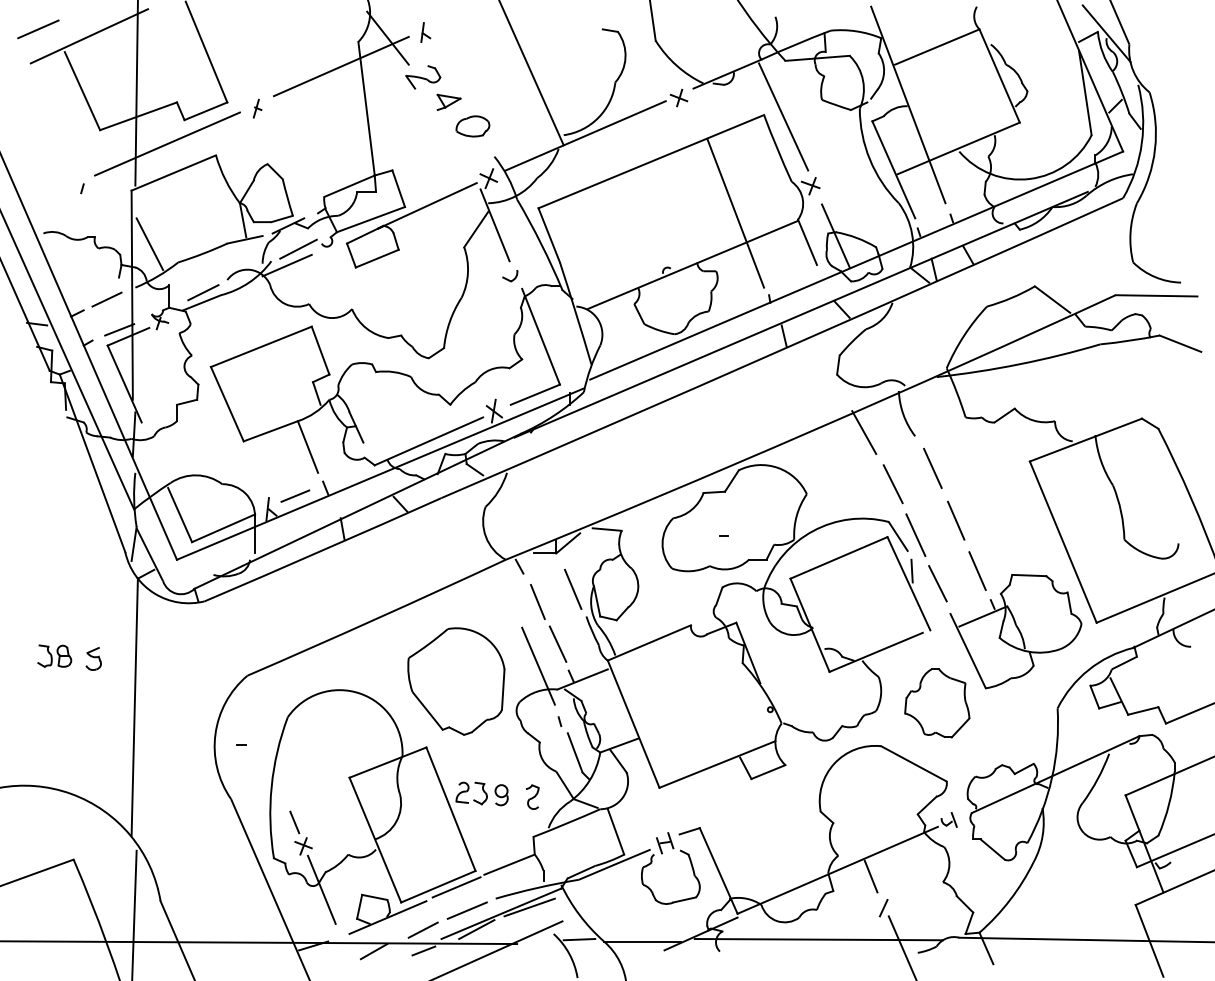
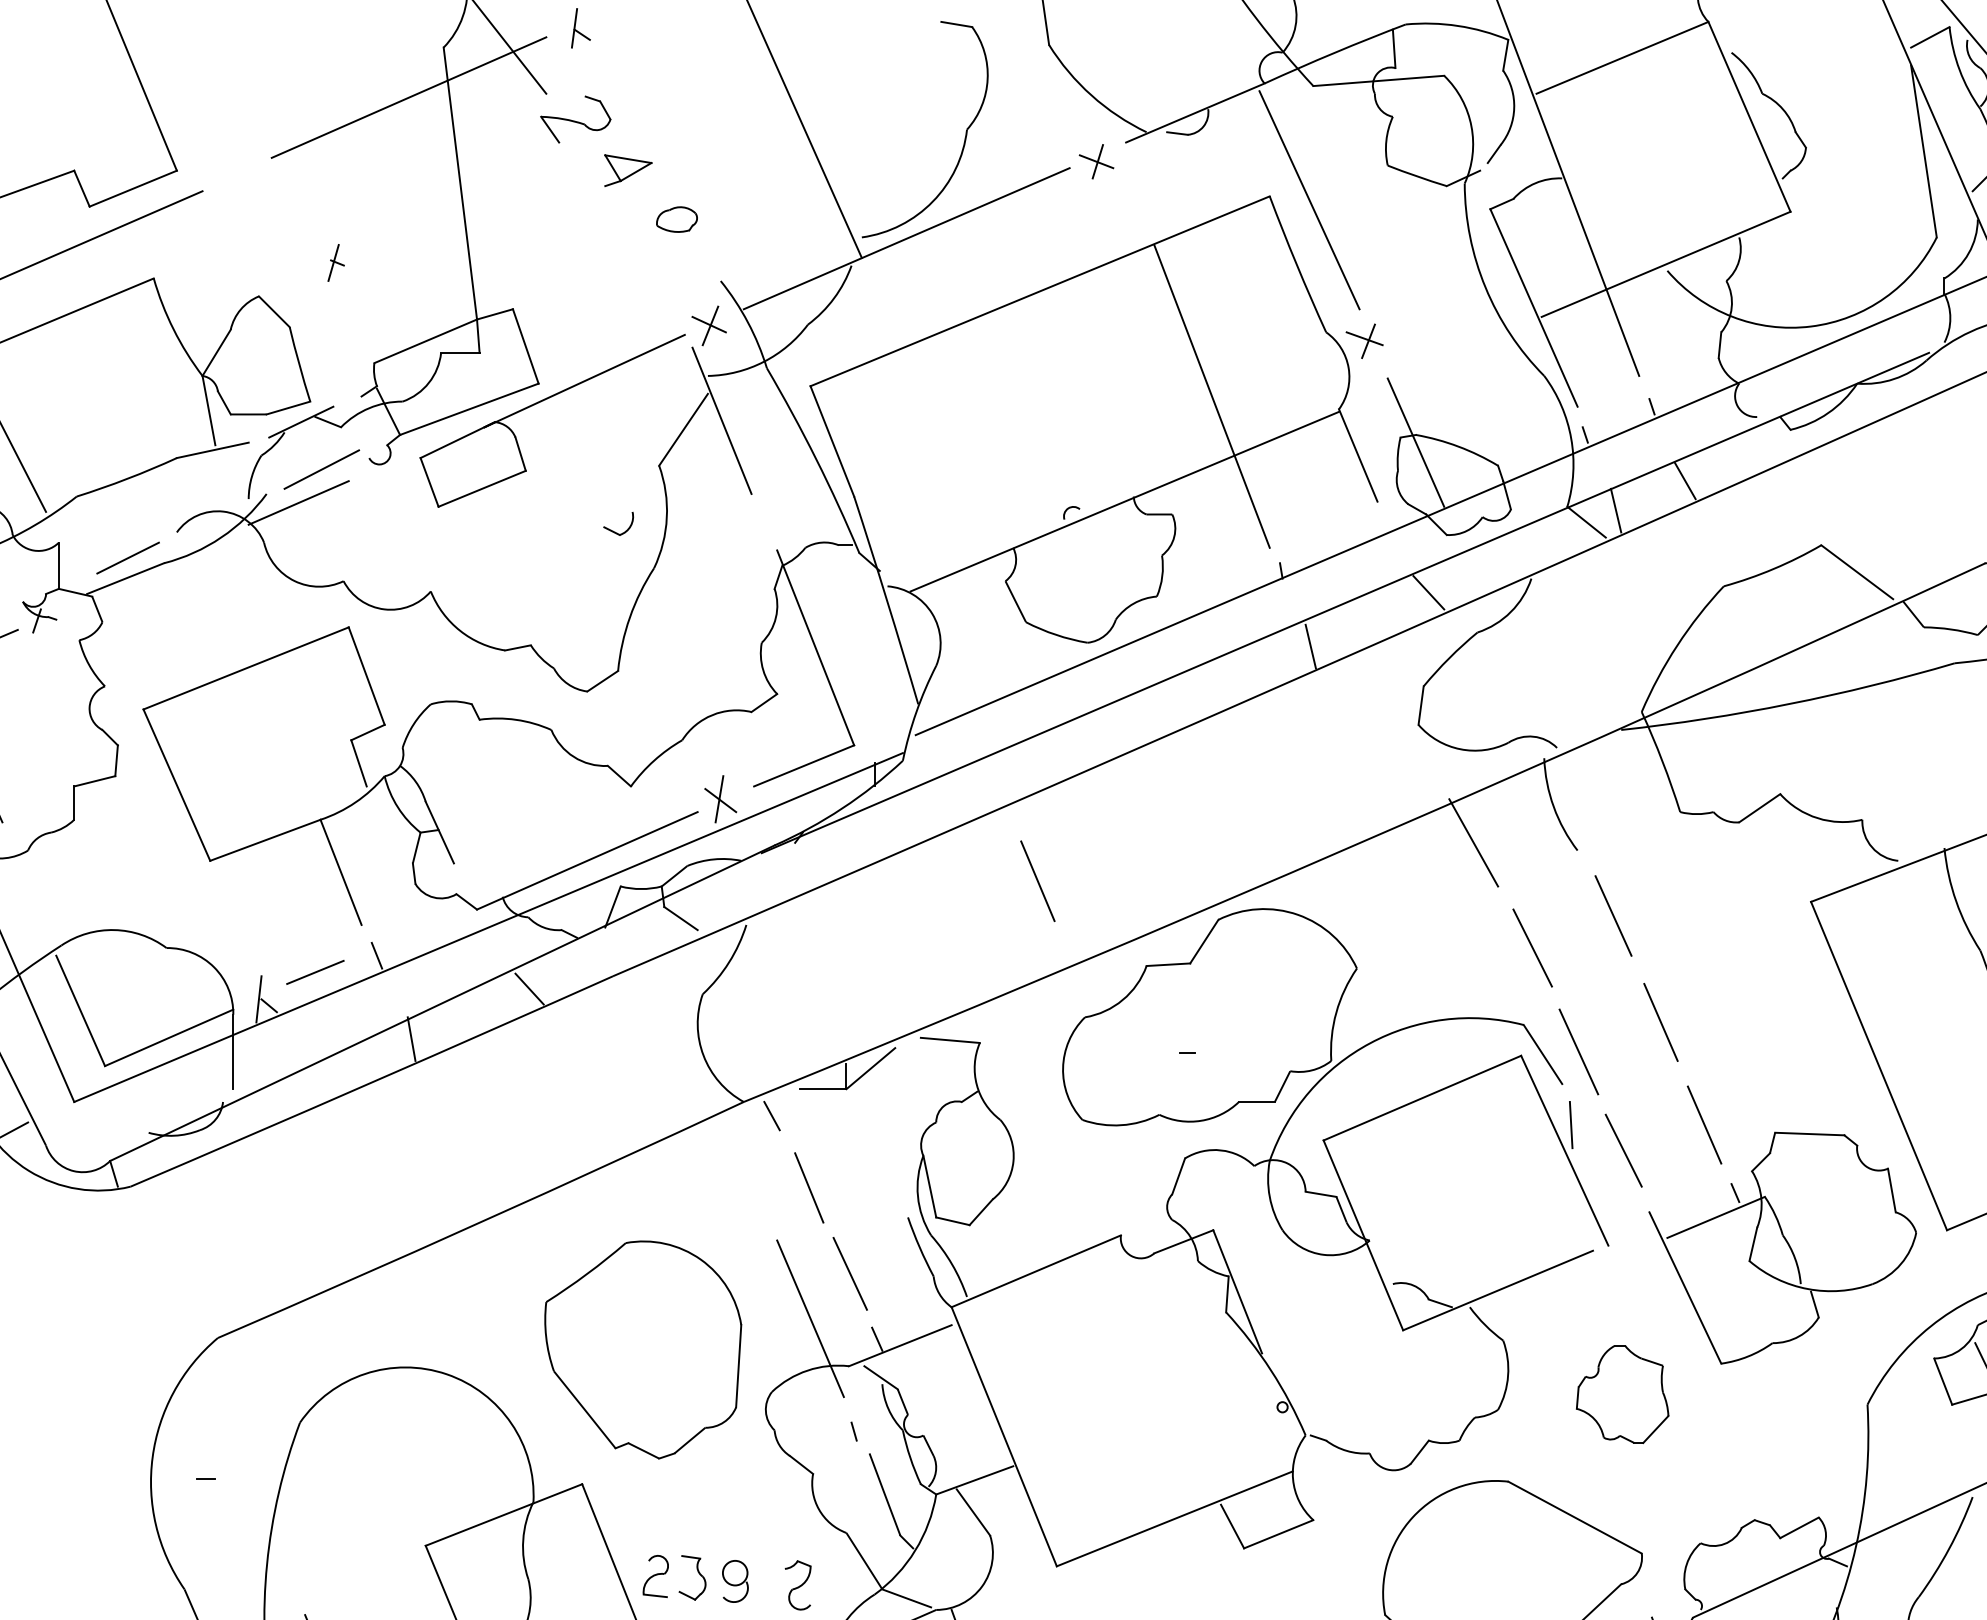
part: (257, 108) -> (335, 262), moved
part: (472, 126) -> (676, 219), size x0.6
part: (510, 276) -> (619, 525), moved
line: (573, 588) -> (1038, 879), moved
part: (937, 703) -> (1622, 1394), size x0.7

